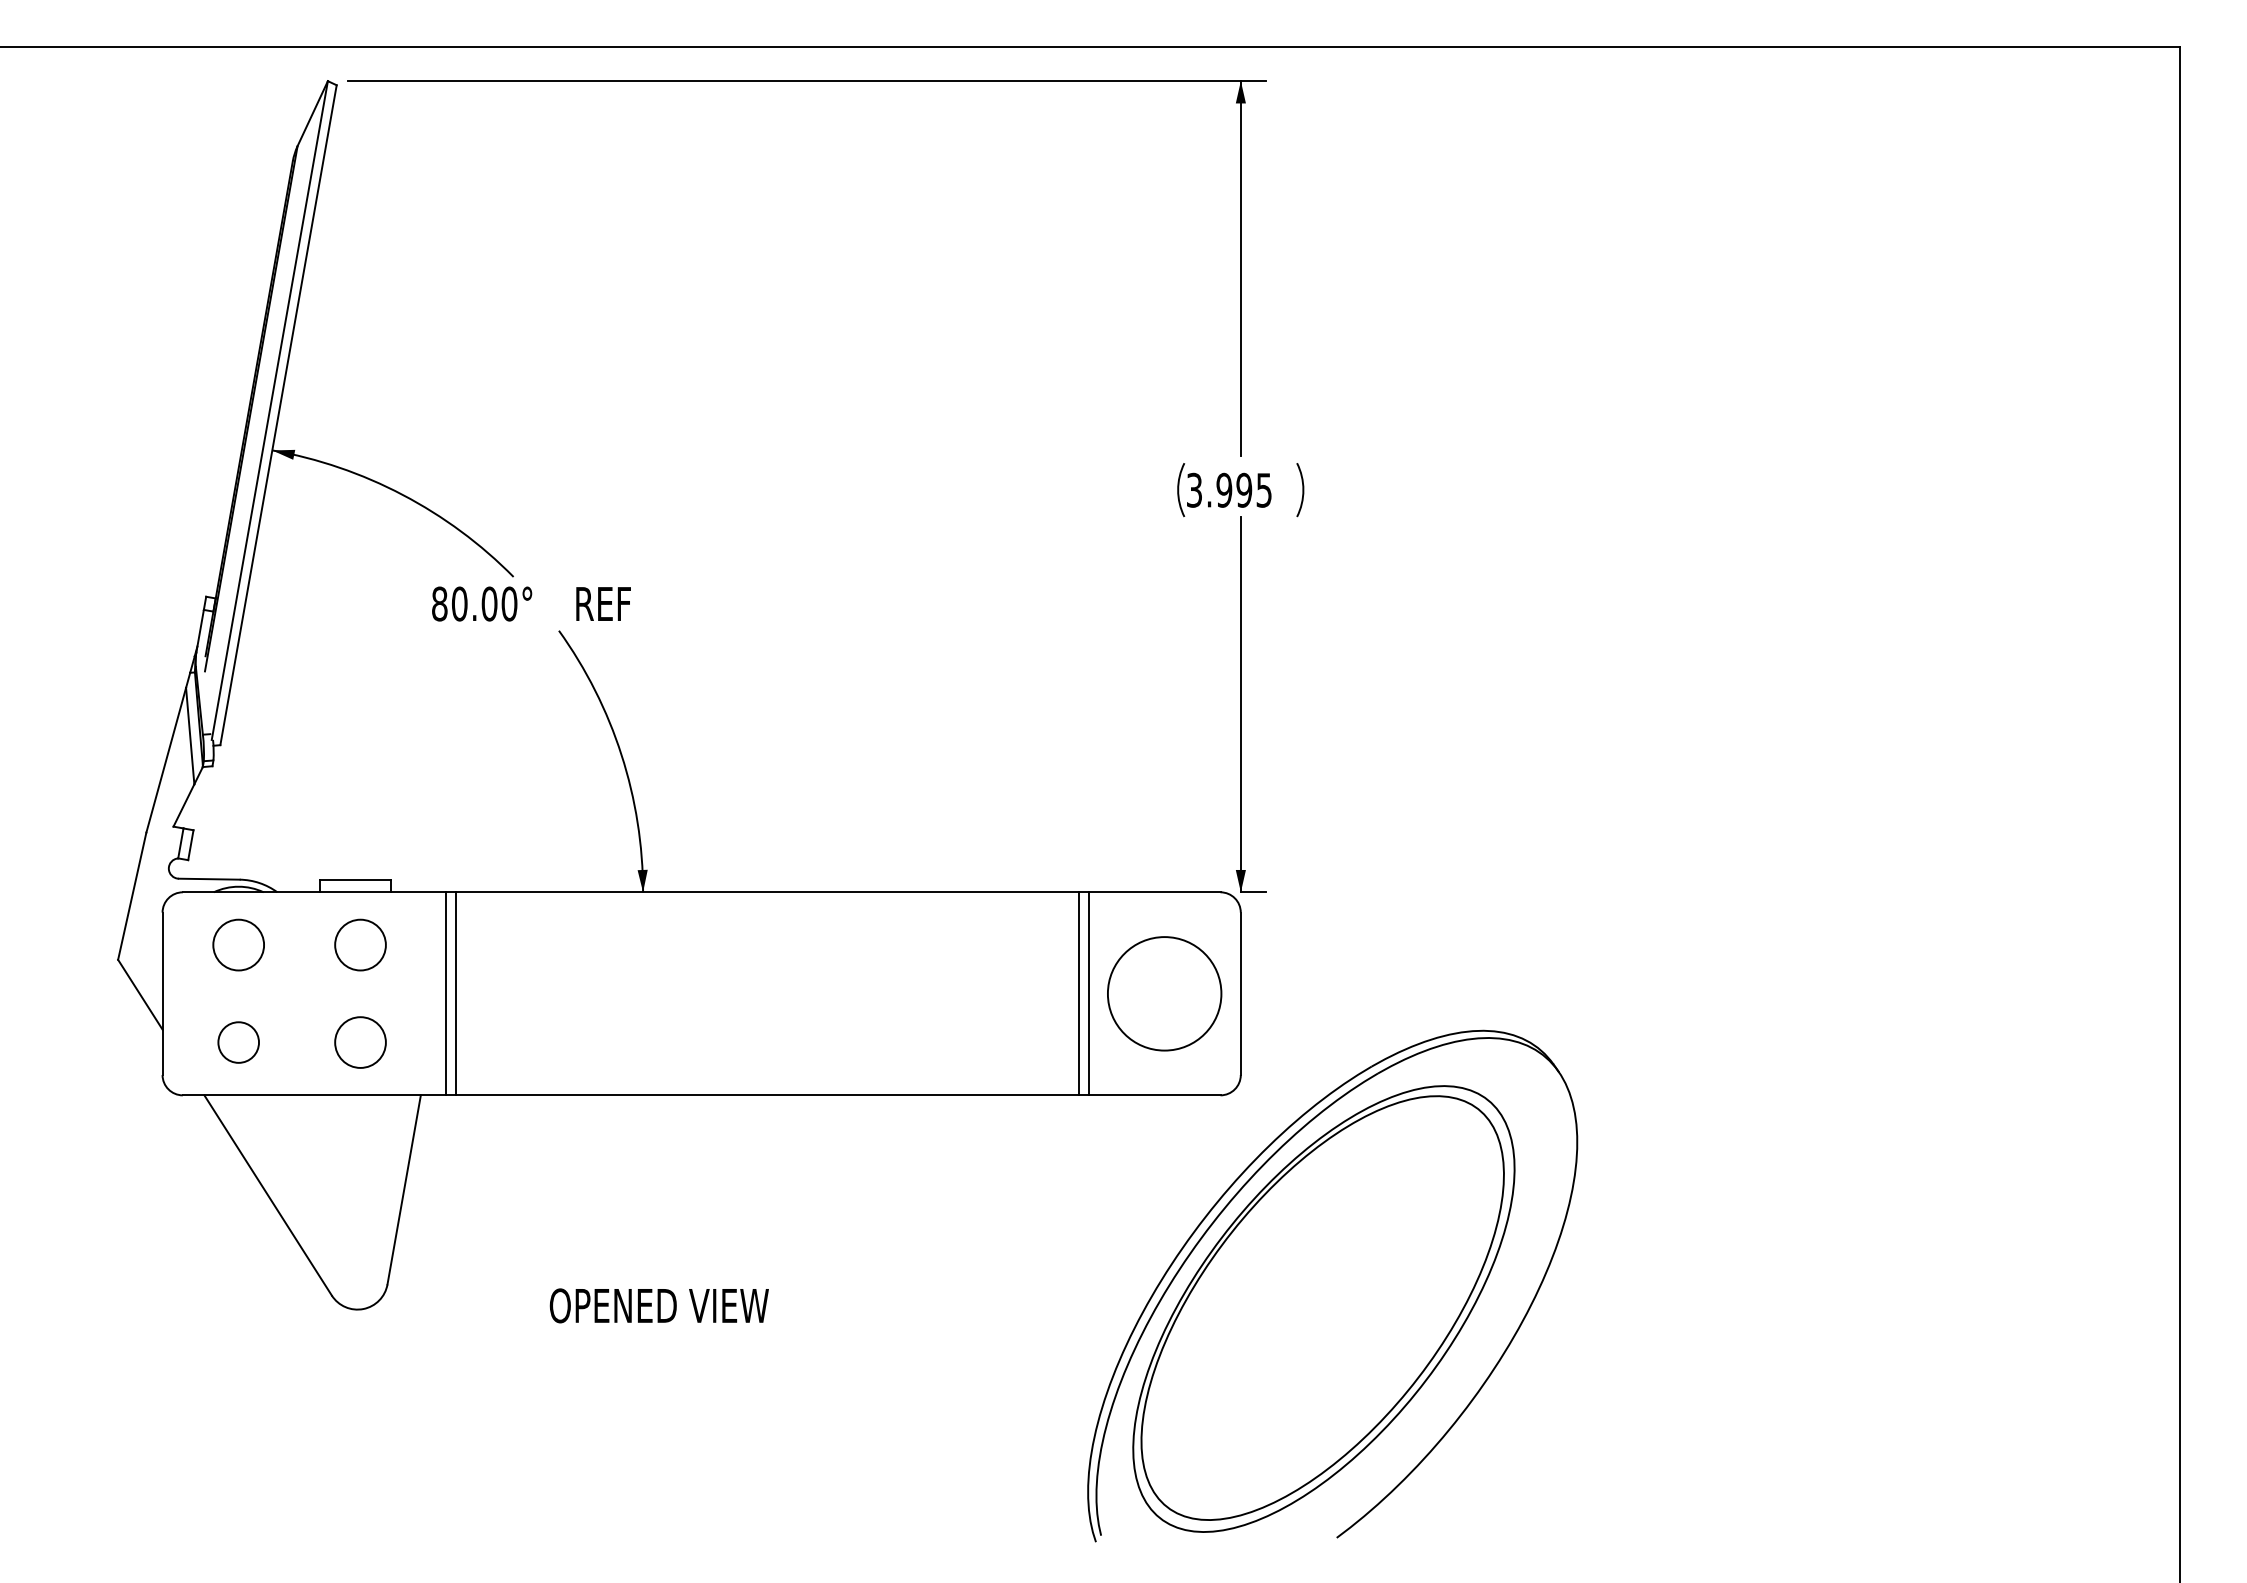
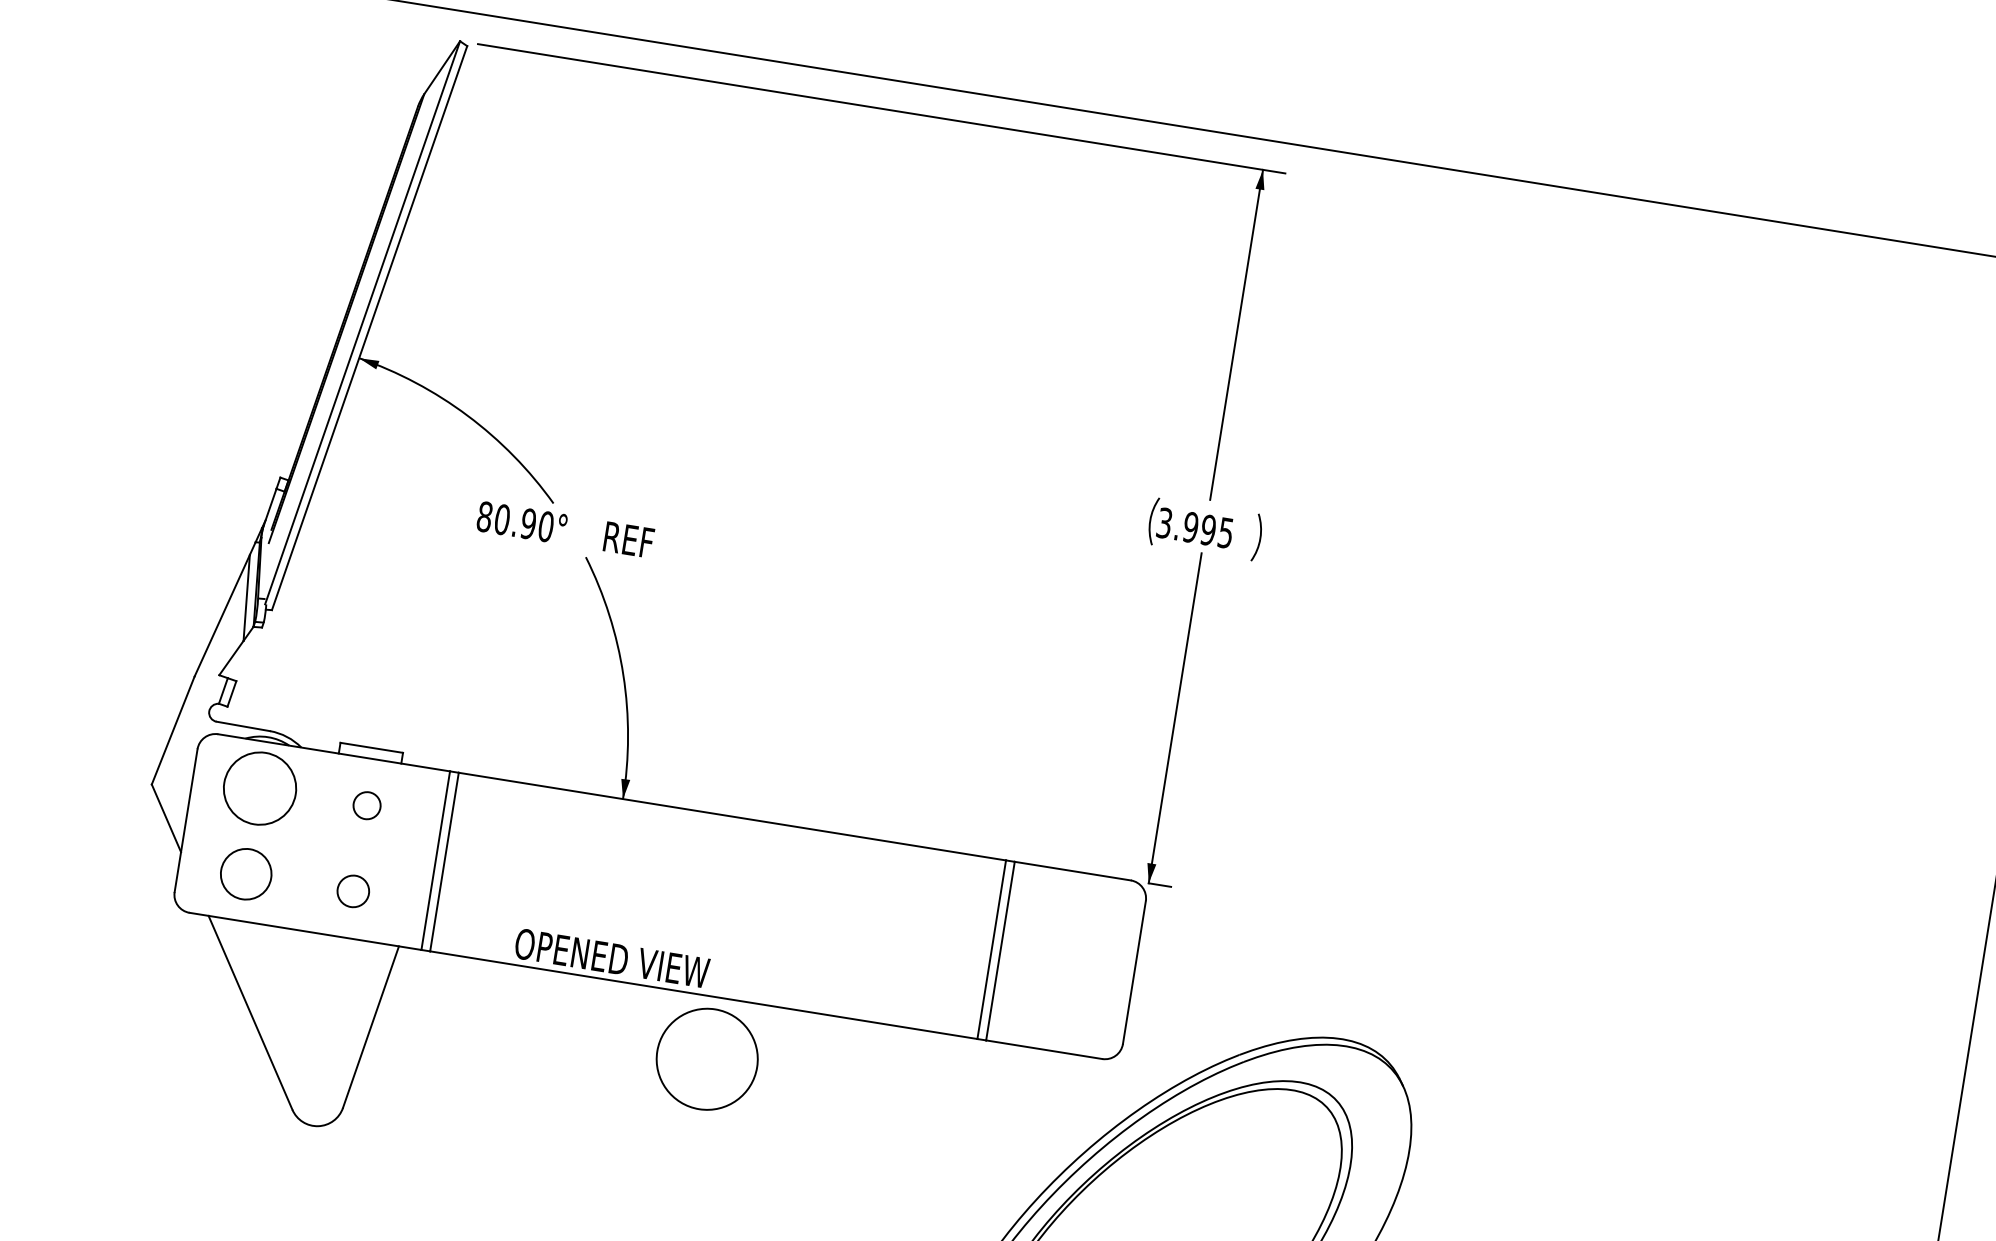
text: (489, 603) -> (528, 523), 80.00° -> 80.90°
circle: (238, 944) -> (259, 787), size x1.6
circle: (360, 944) -> (367, 805), size x0.6
circle: (1164, 993) -> (707, 1058), moved
circle: (238, 1042) -> (246, 874), size x1.4
circle: (360, 1042) -> (353, 891), size x0.7
text: (658, 1305) -> (611, 957), moved

